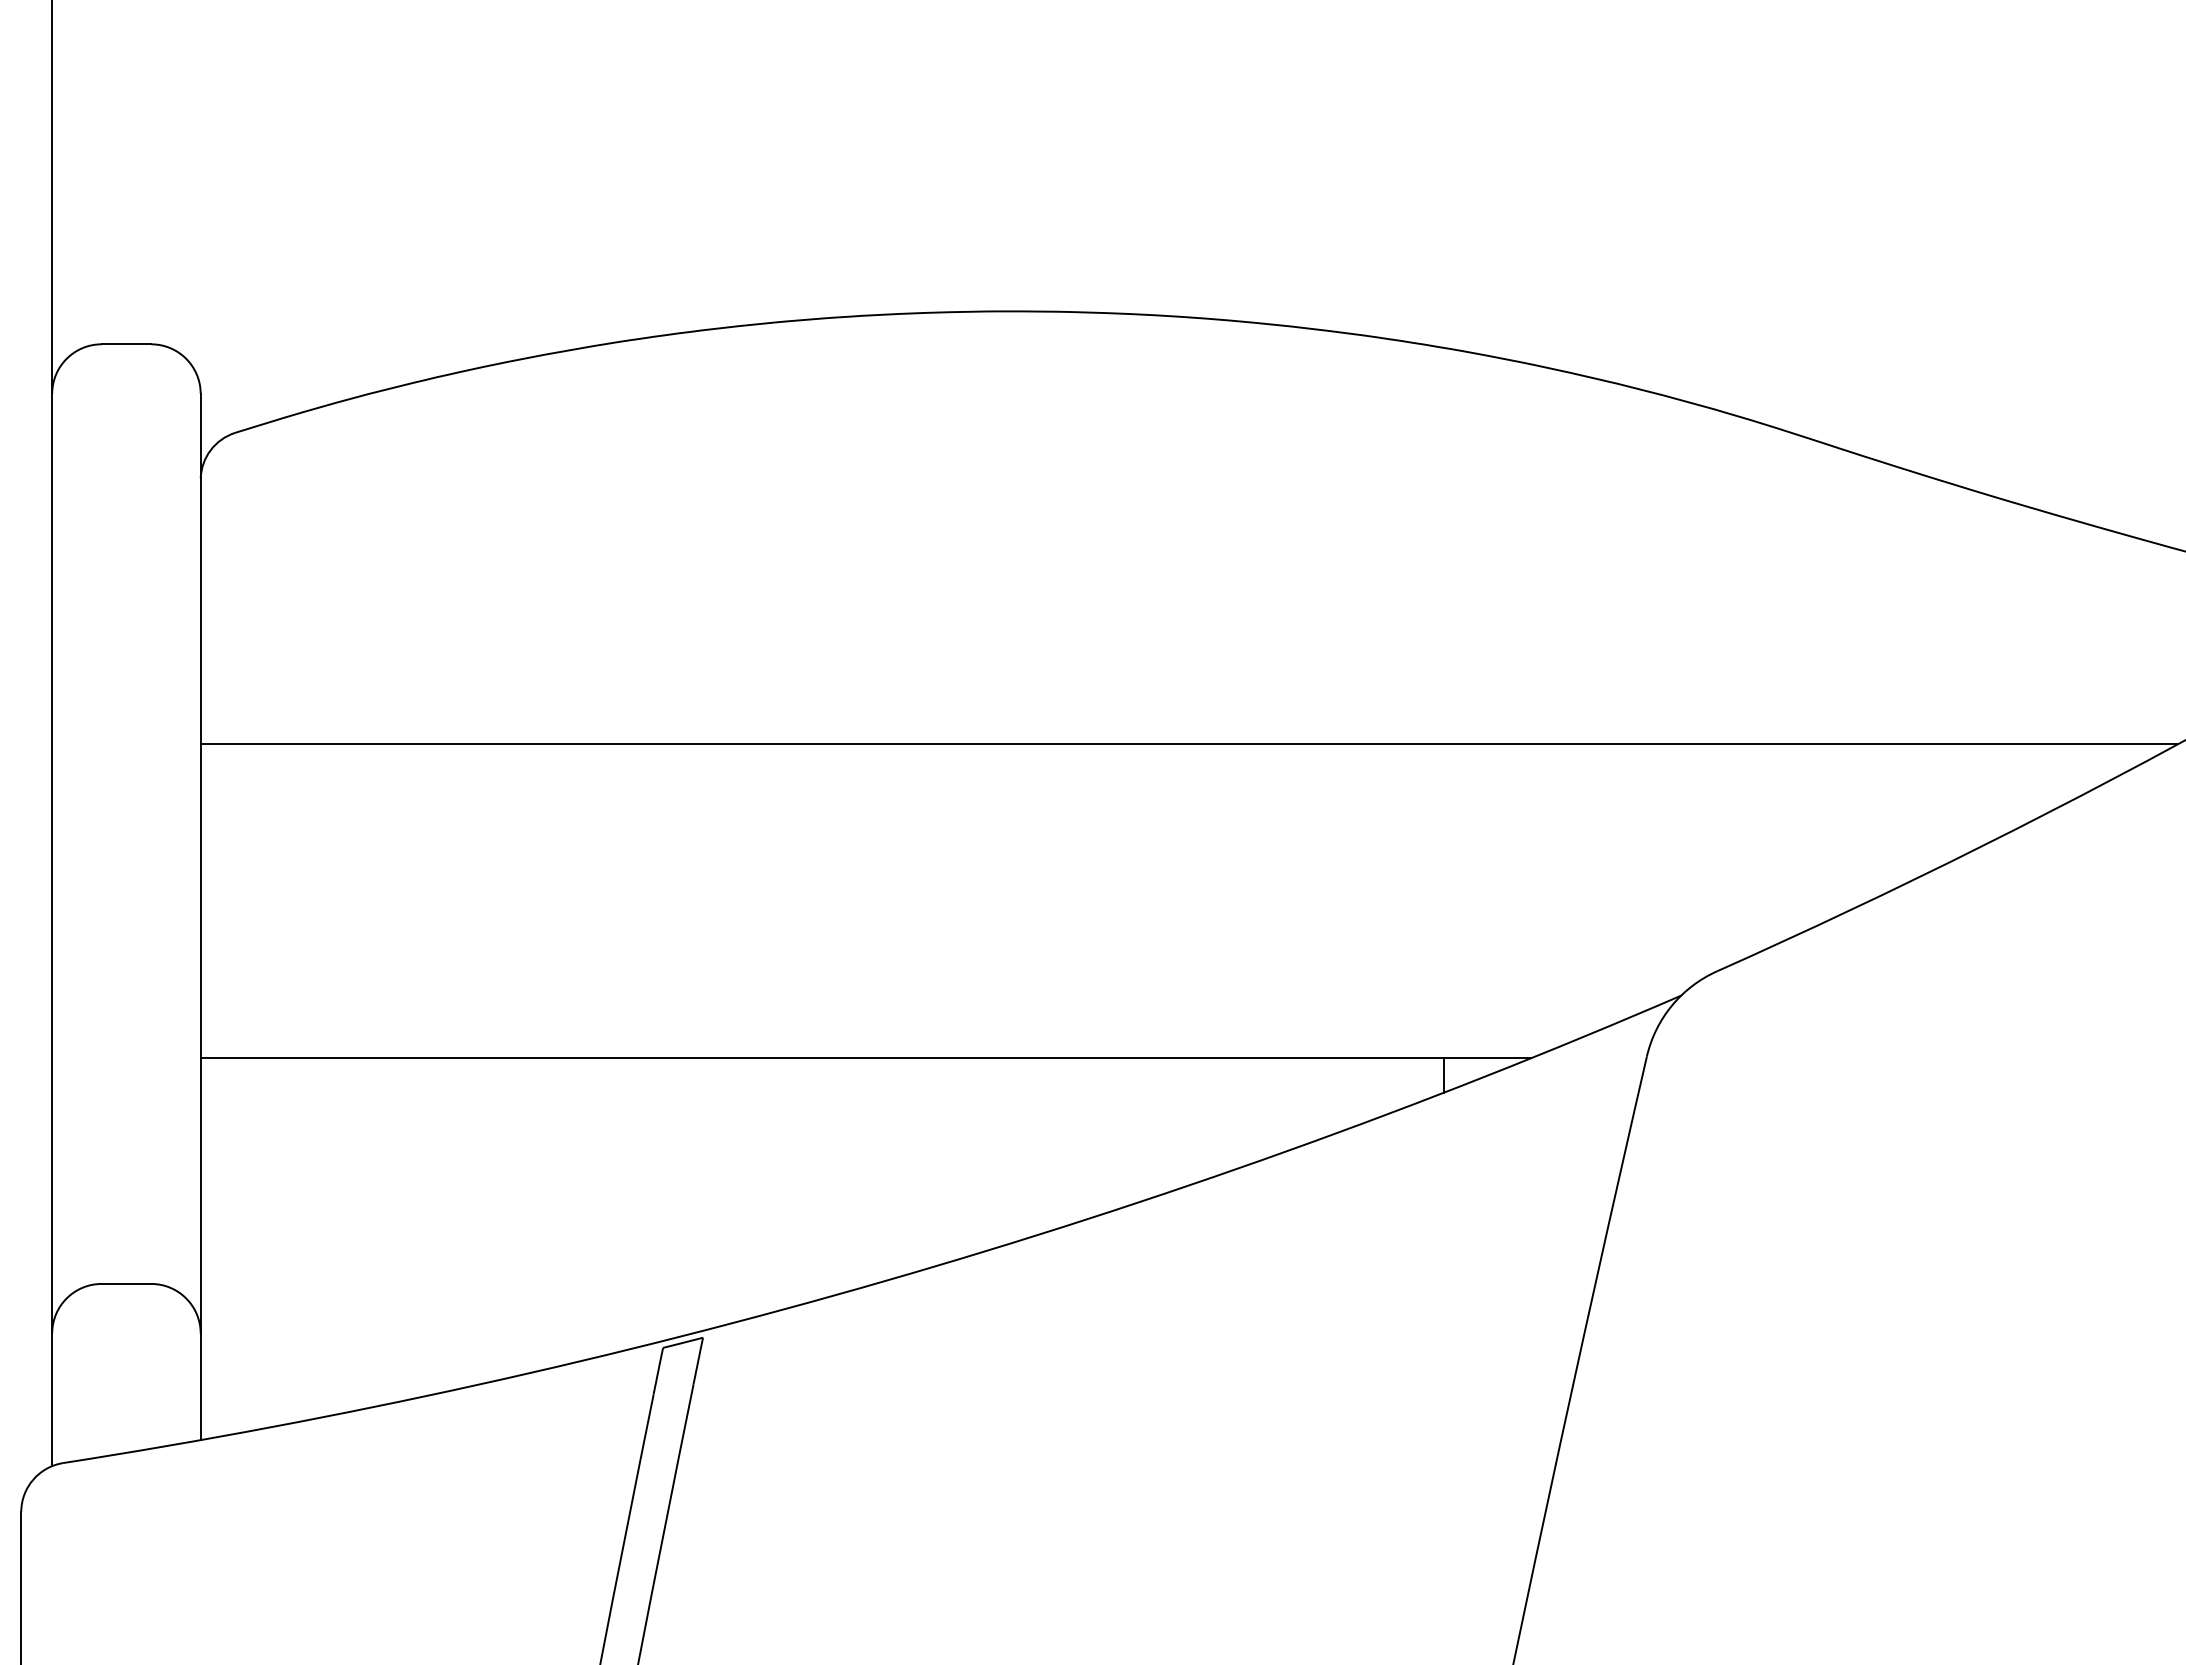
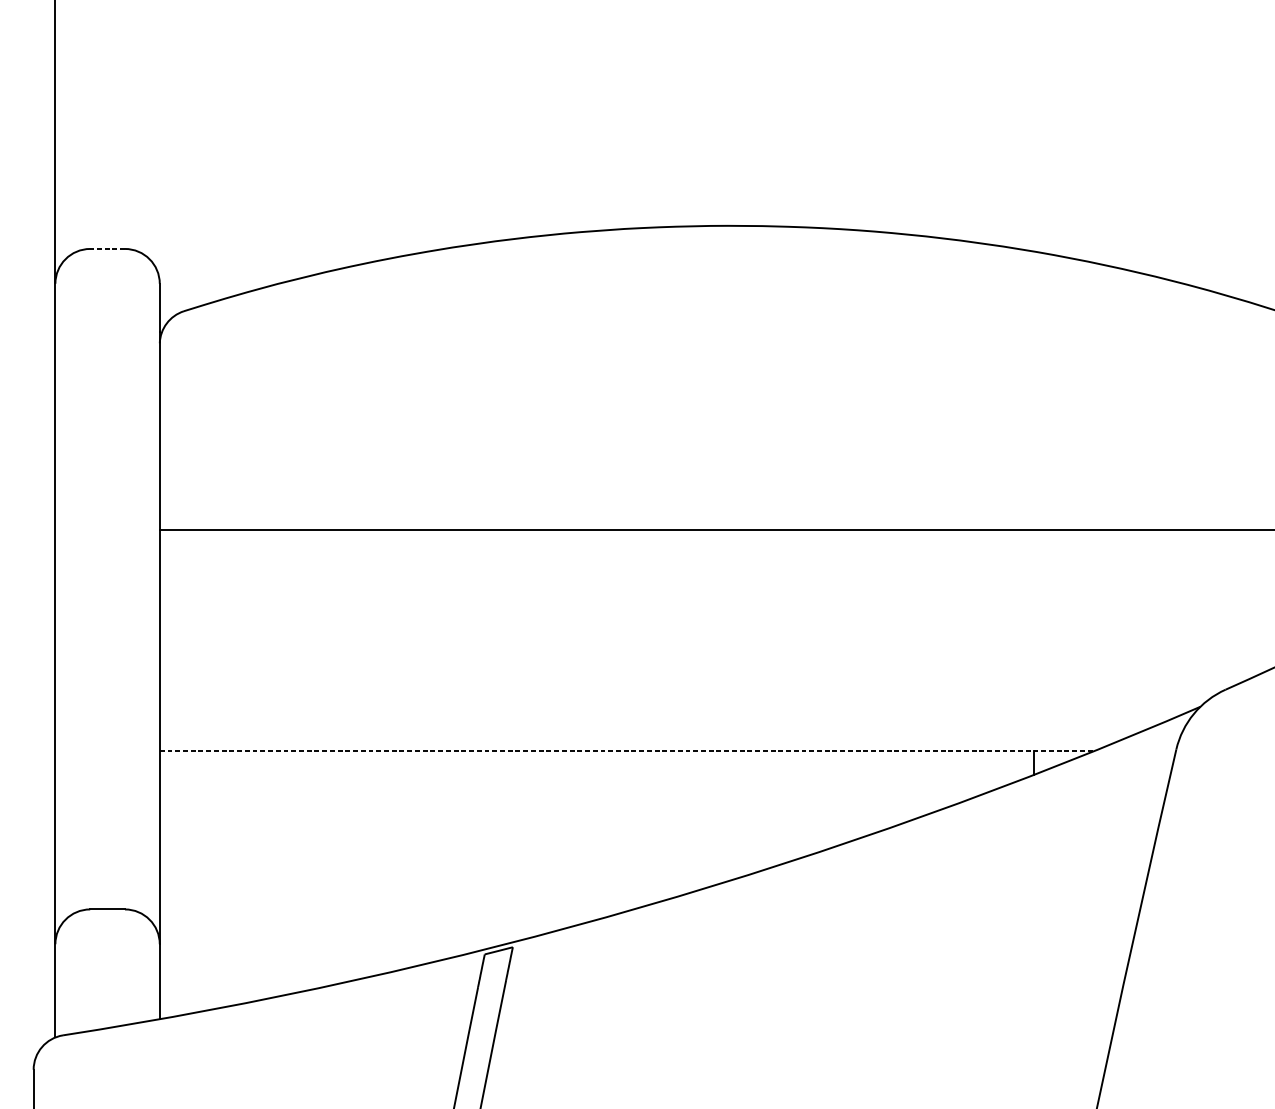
line: (126, 344) -> (107, 249), solid -> dashed
line: (865, 1058) -> (627, 750), solid -> dashed

